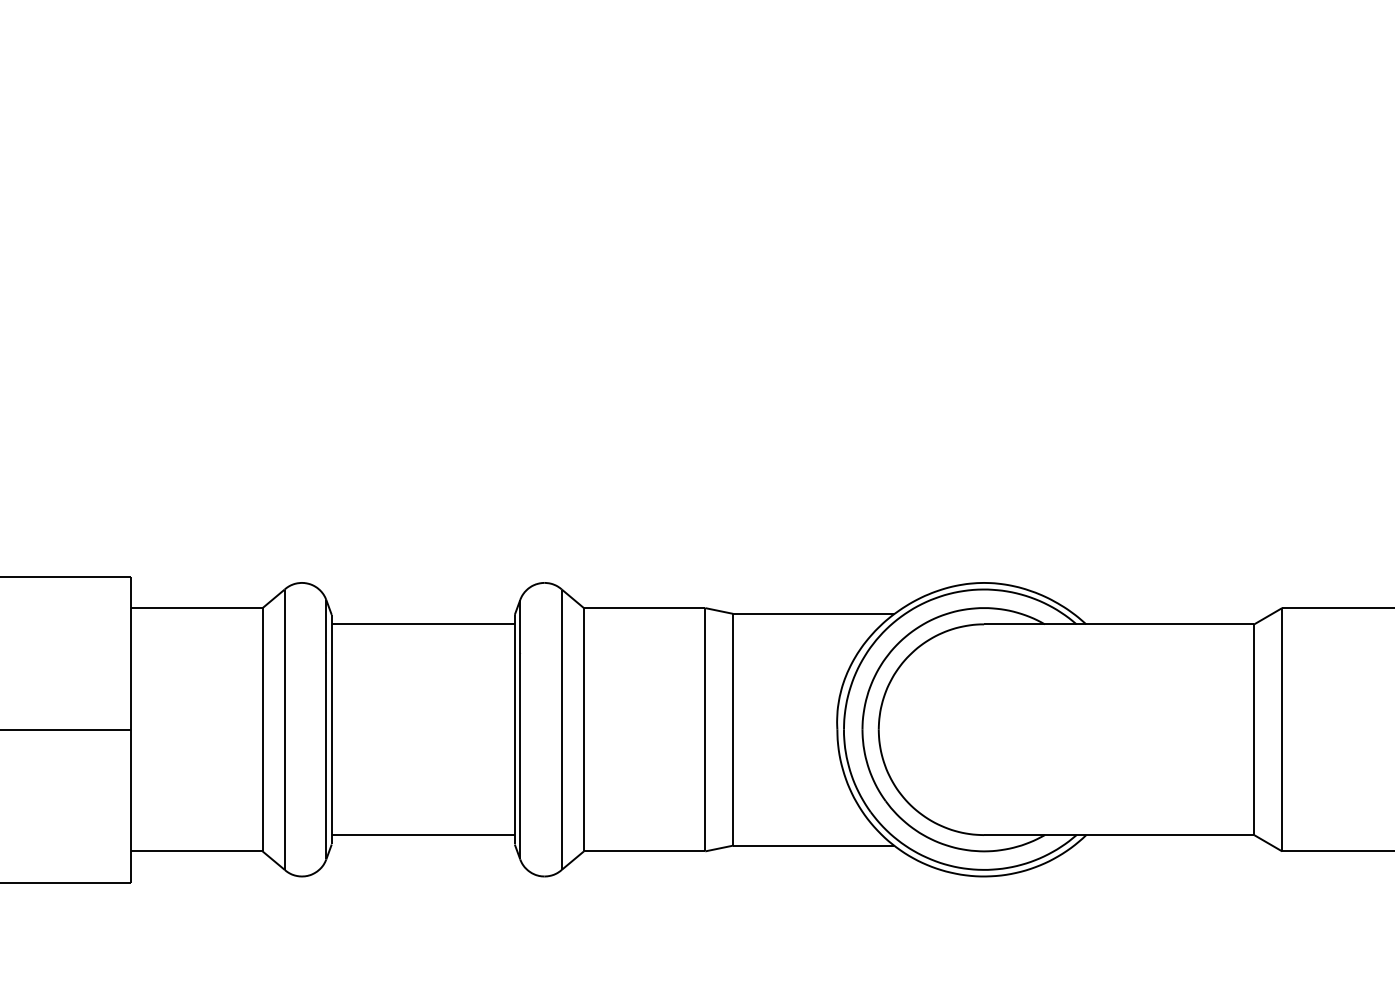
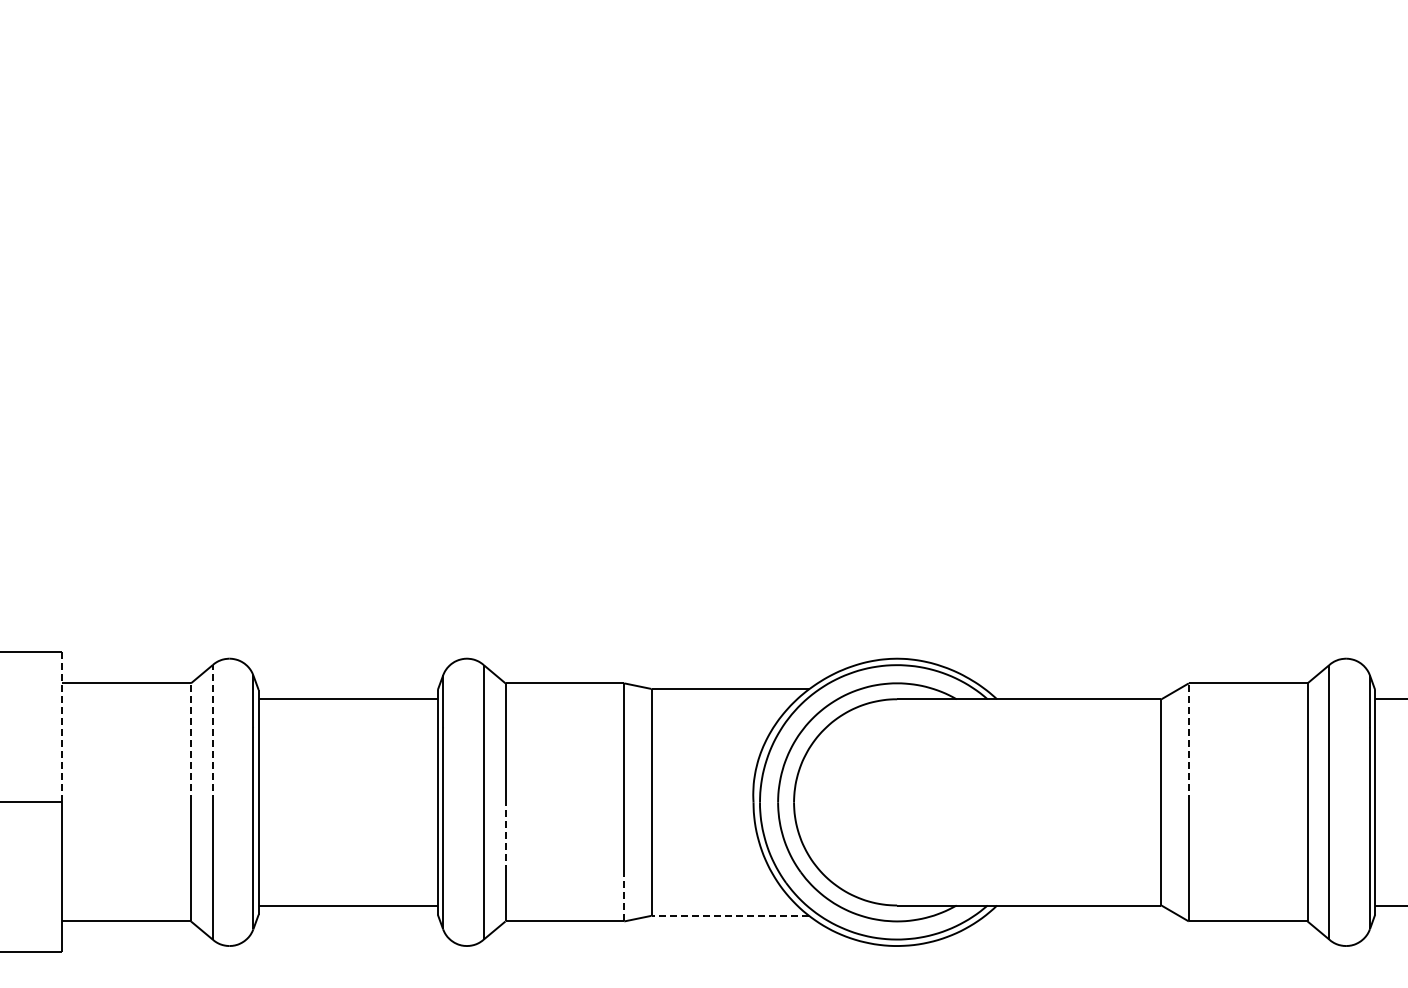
line: (130, 653) -> (61, 727), solid -> dashed
line: (284, 659) -> (212, 733), solid -> dashed
line: (263, 668) -> (191, 742), solid -> dashed
line: (1281, 668) -> (1188, 742), solid -> dashed
line: (583, 765) -> (505, 837), solid -> dashed
line: (705, 825) -> (624, 896), solid -> dashed
line: (813, 845) -> (730, 915), solid -> dashed

